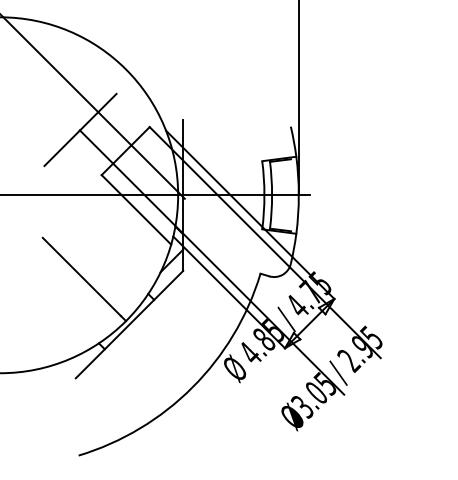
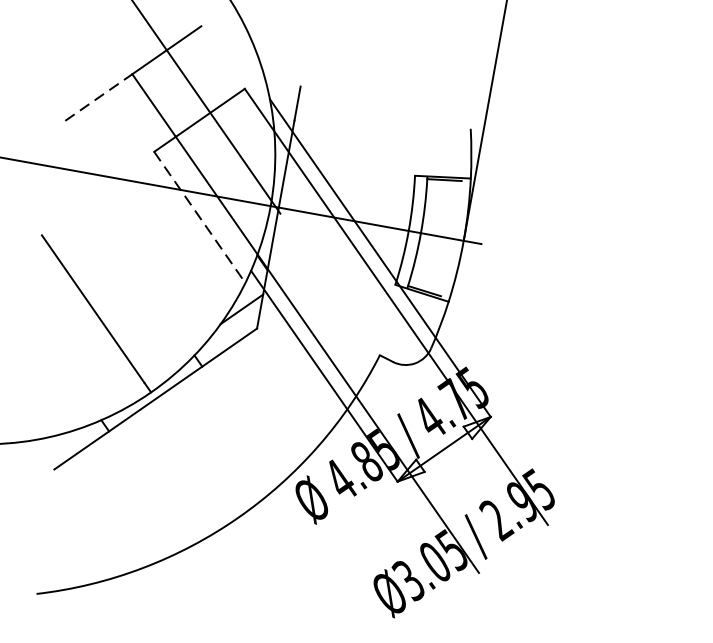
line: (62, 147) -> (99, 96), solid -> dashed
line: (136, 210) -> (199, 218), solid -> dashed

